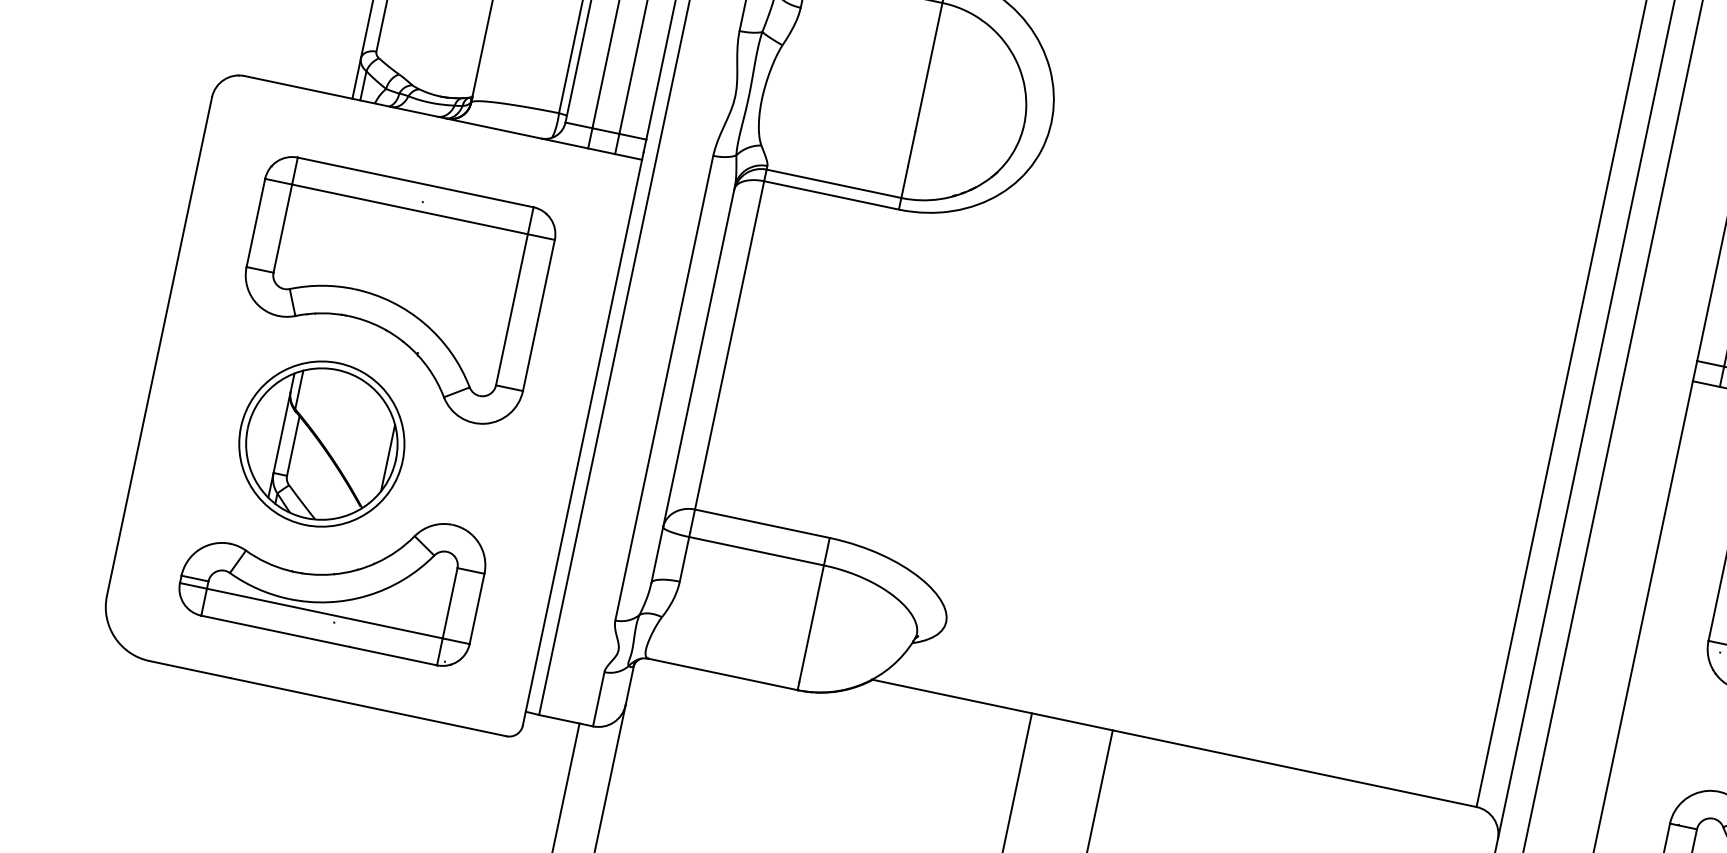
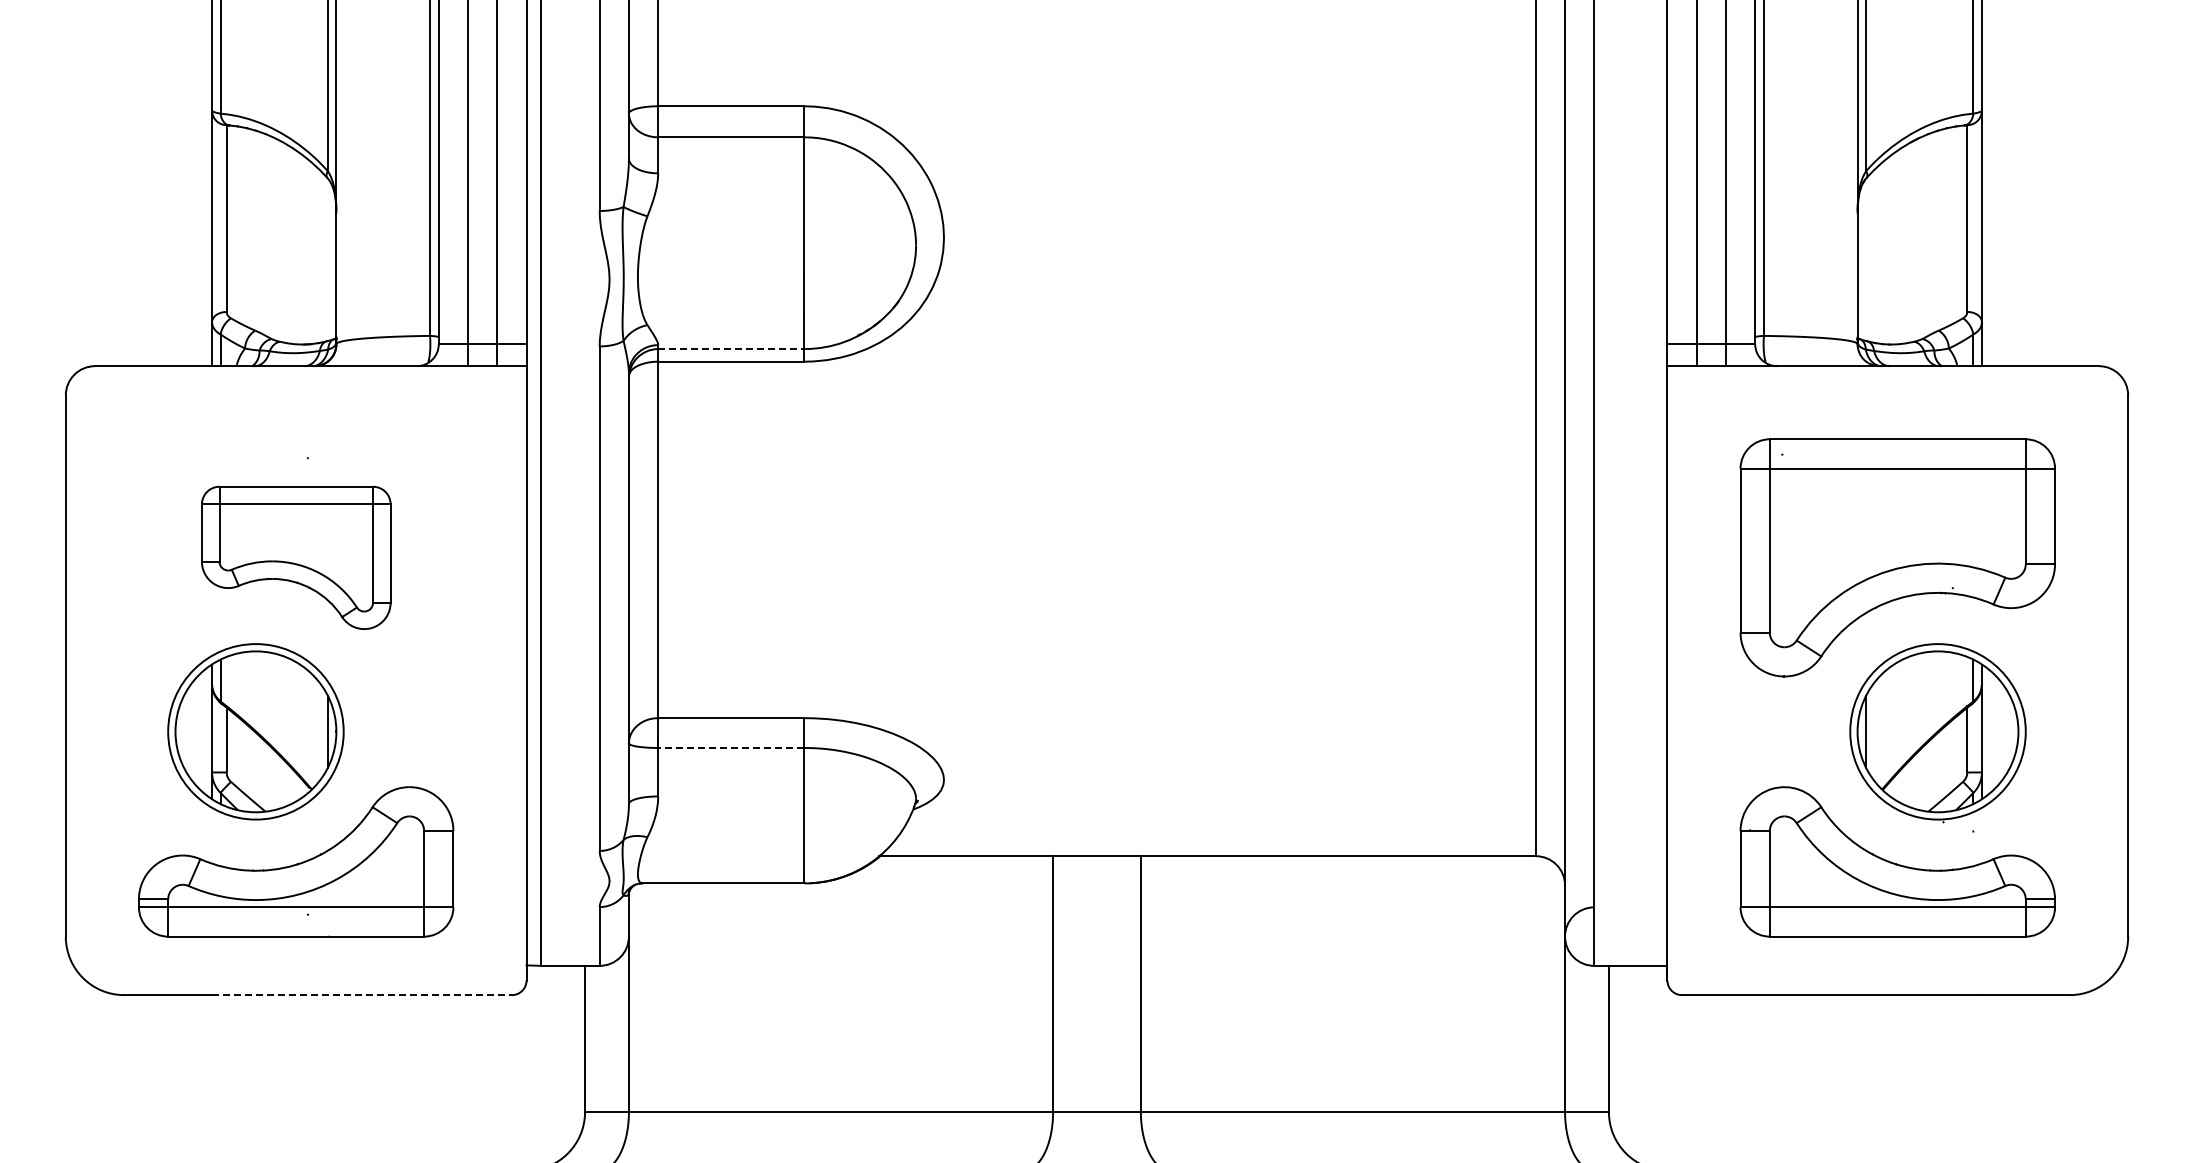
line: (834, 184) -> (731, 349), solid -> dashed
part: (393, 291) -> (296, 557), size x0.6
line: (755, 550) -> (730, 747), solid -> dashed
line: (368, 707) -> (362, 995), solid -> dashed

